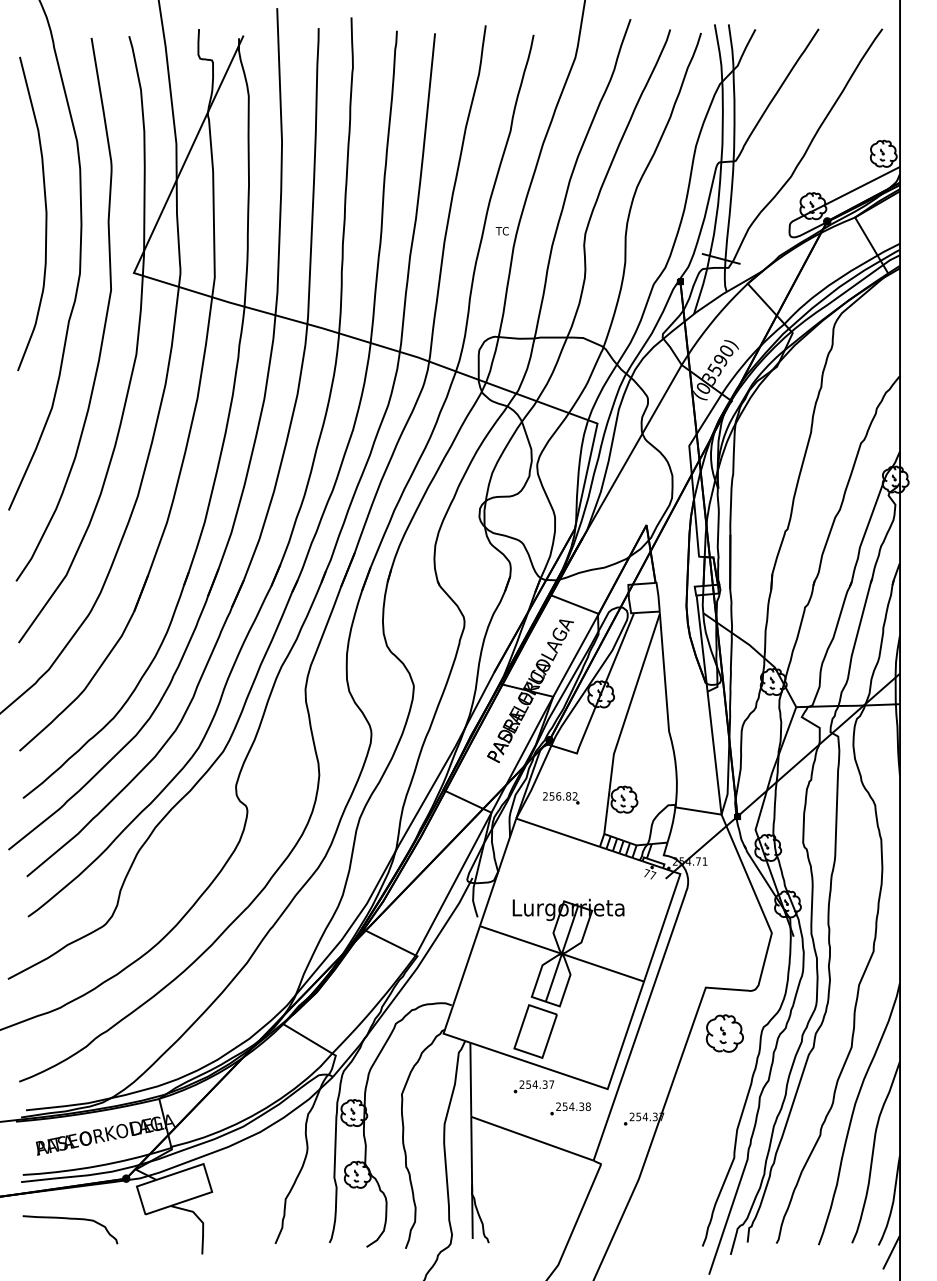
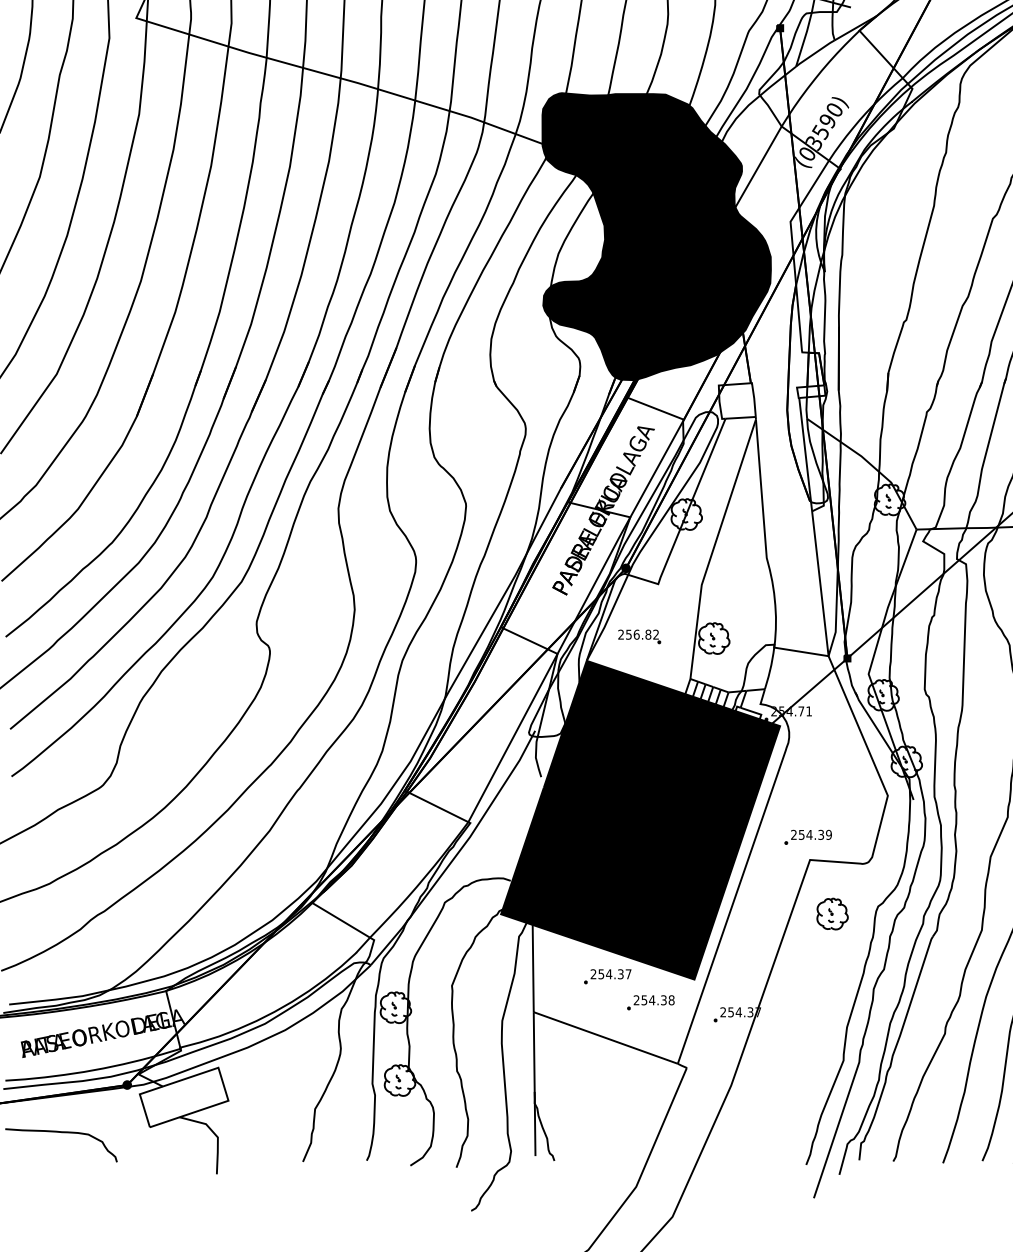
fill: (575, 458) -> (656, 236), added
fill: (561, 953) -> (640, 819), added
part: (704, 968) -> (808, 837), added
part: (724, 1033) -> (832, 914), size x0.71

